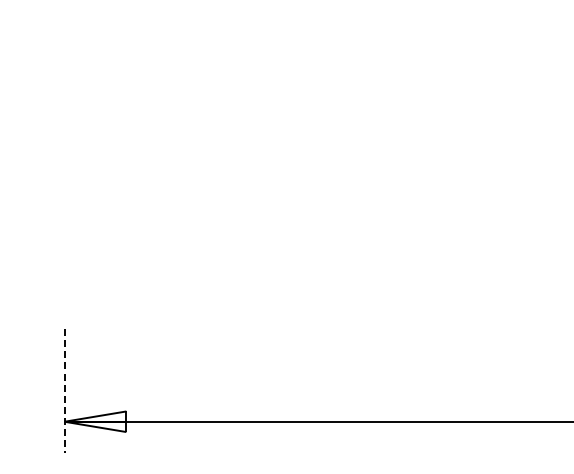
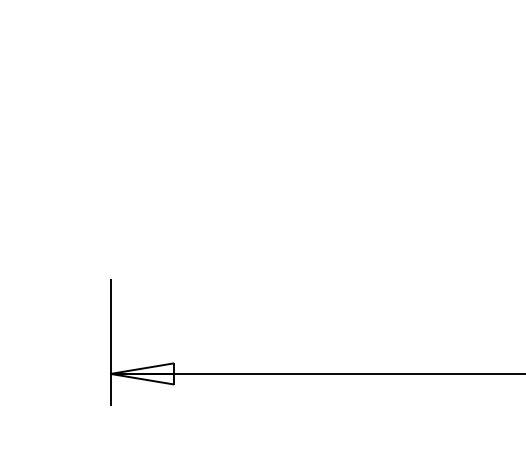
line: (64, 390) -> (110, 341), dashed -> solid

